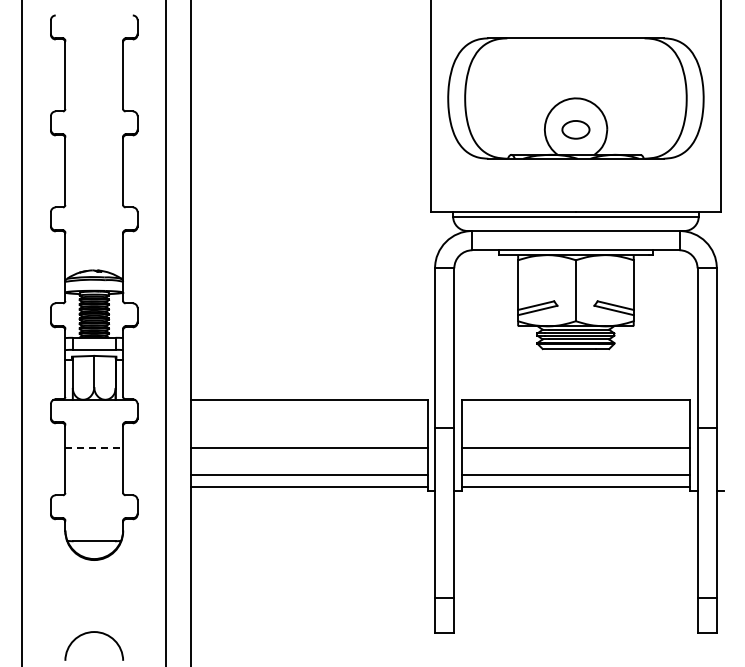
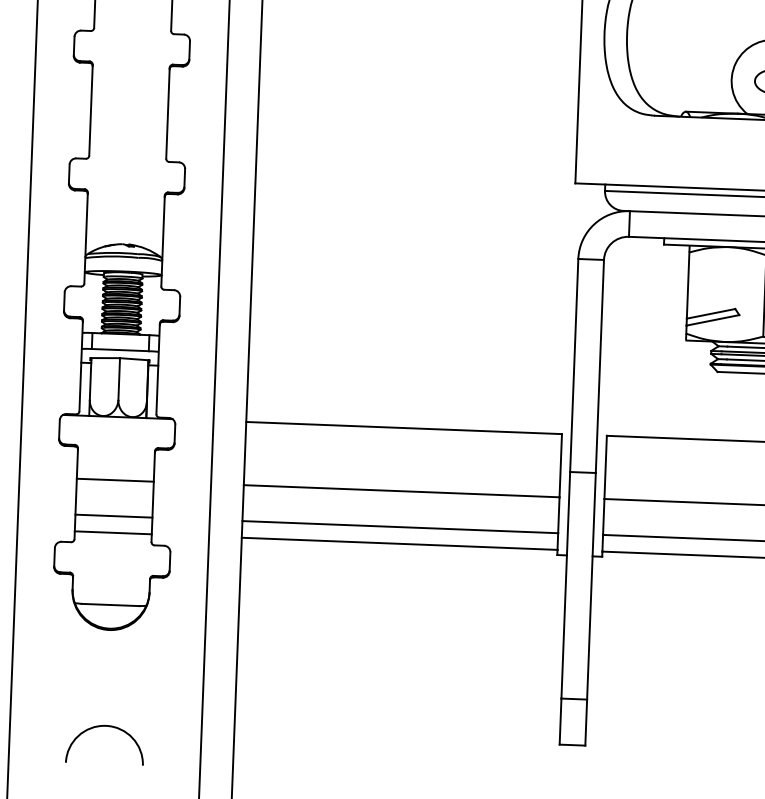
line: (94, 447) -> (115, 480), dashed -> solid
line: (94, 474) -> (114, 516), added
line: (94, 487) -> (113, 533), added

